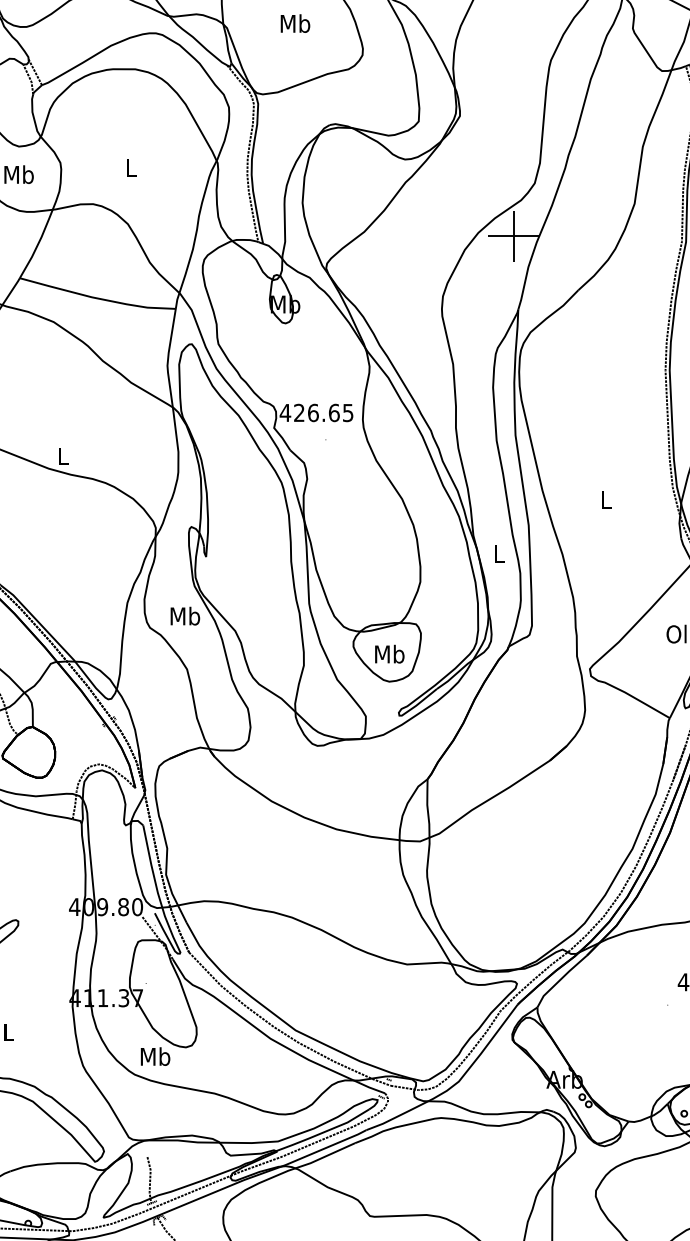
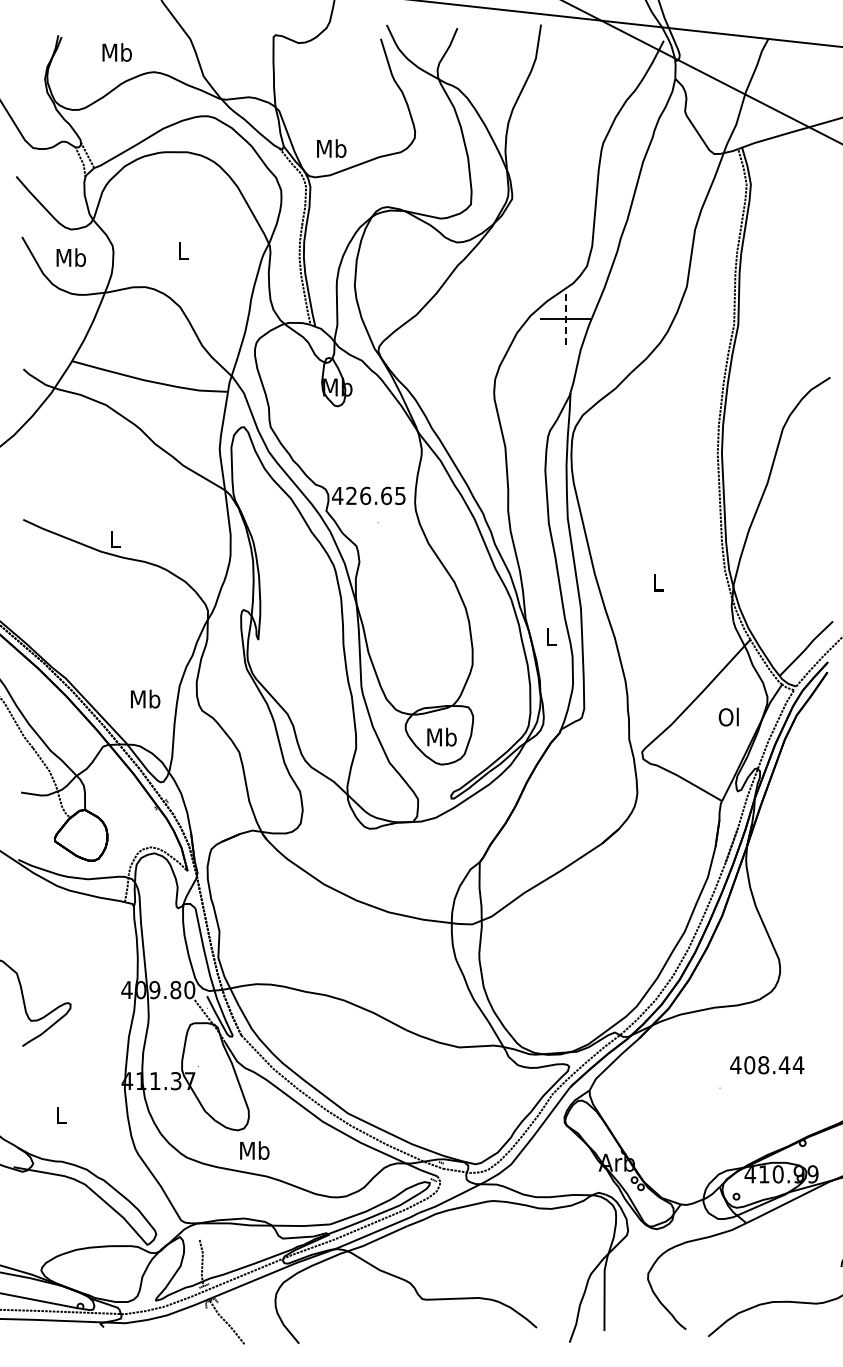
text: (295, 23) -> (331, 148), moved
line: (513, 235) -> (565, 318), solid -> dashed
text: (185, 615) -> (145, 698), moved
text: (155, 1056) -> (254, 1150), moved

